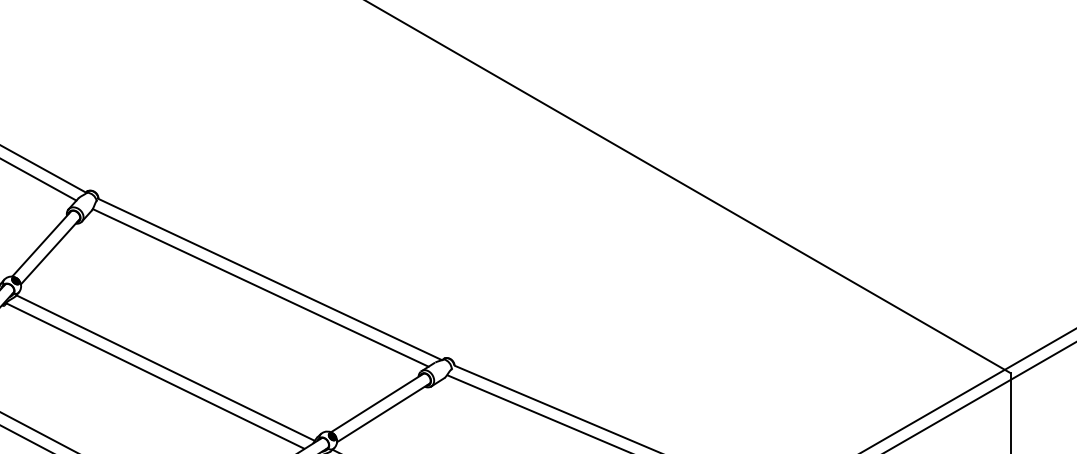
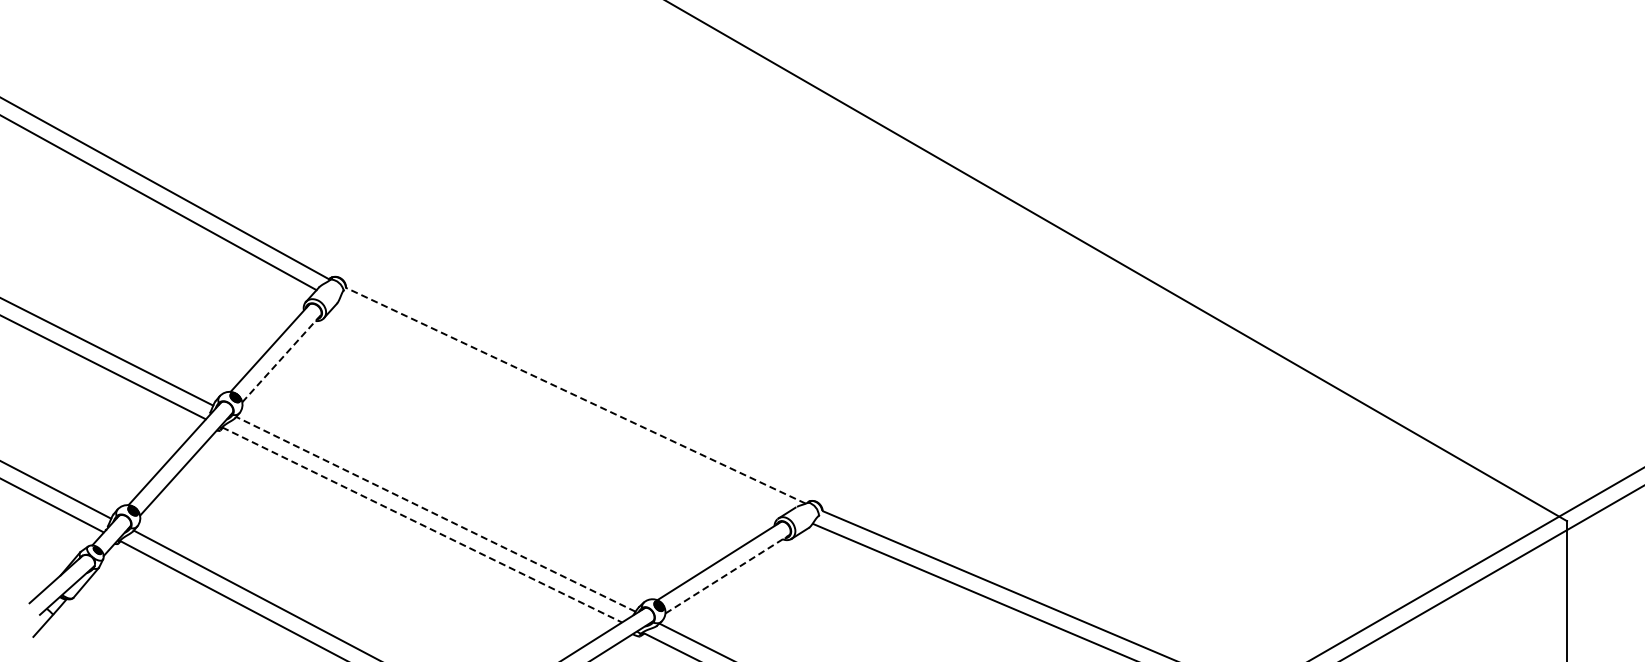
line: (51, 251) -> (282, 358), solid -> dashed
line: (269, 279) -> (575, 395), solid -> dashed
line: (260, 287) -> (562, 406), removed
line: (166, 368) -> (436, 514), solid -> dashed
line: (154, 375) -> (421, 524), solid -> dashed
line: (383, 413) -> (727, 574), solid -> dashed

